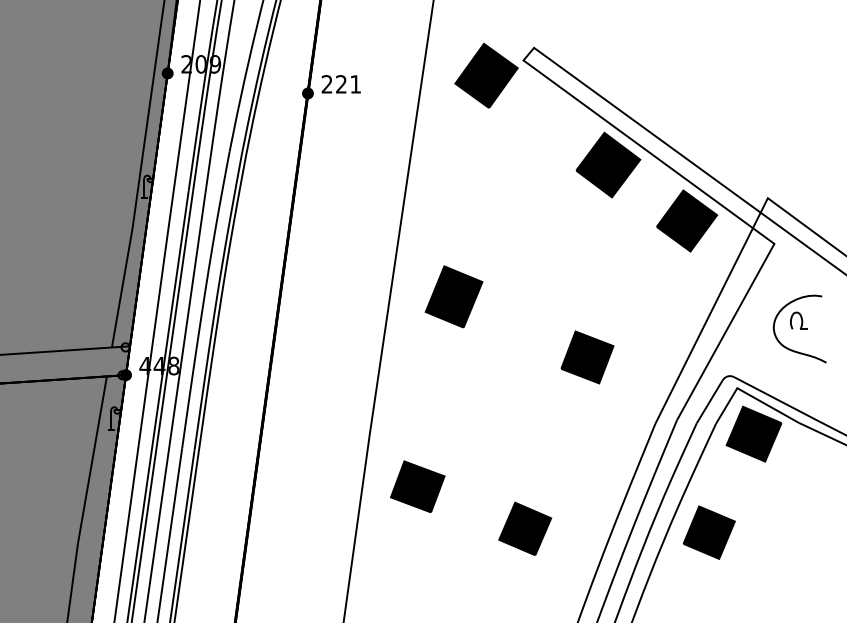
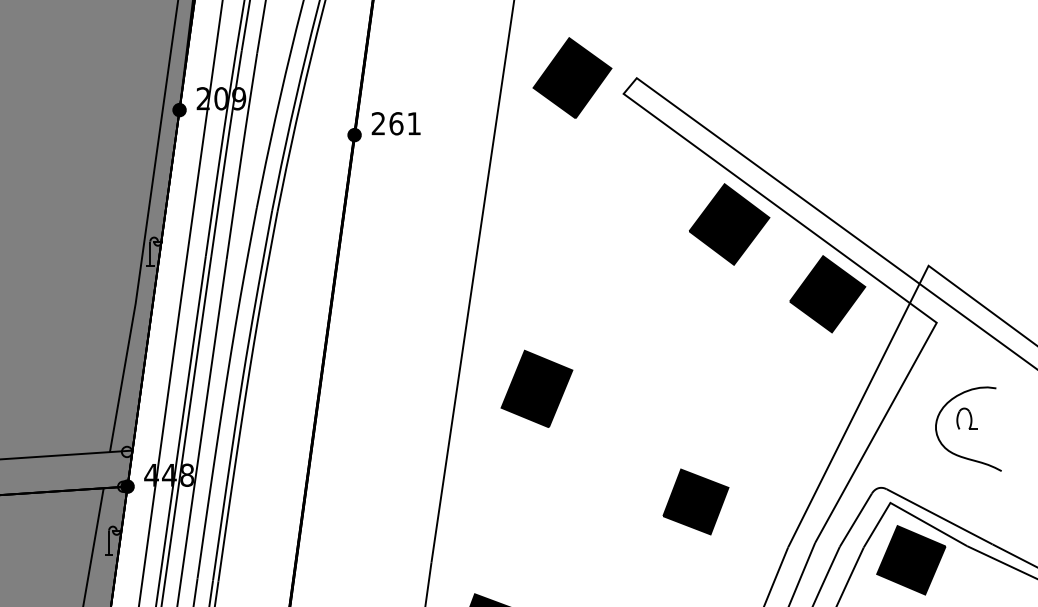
part: (486, 75) -> (572, 77), moved
text: (341, 84) -> (396, 123), 221 -> 261
part: (587, 357) -> (695, 502), moved

